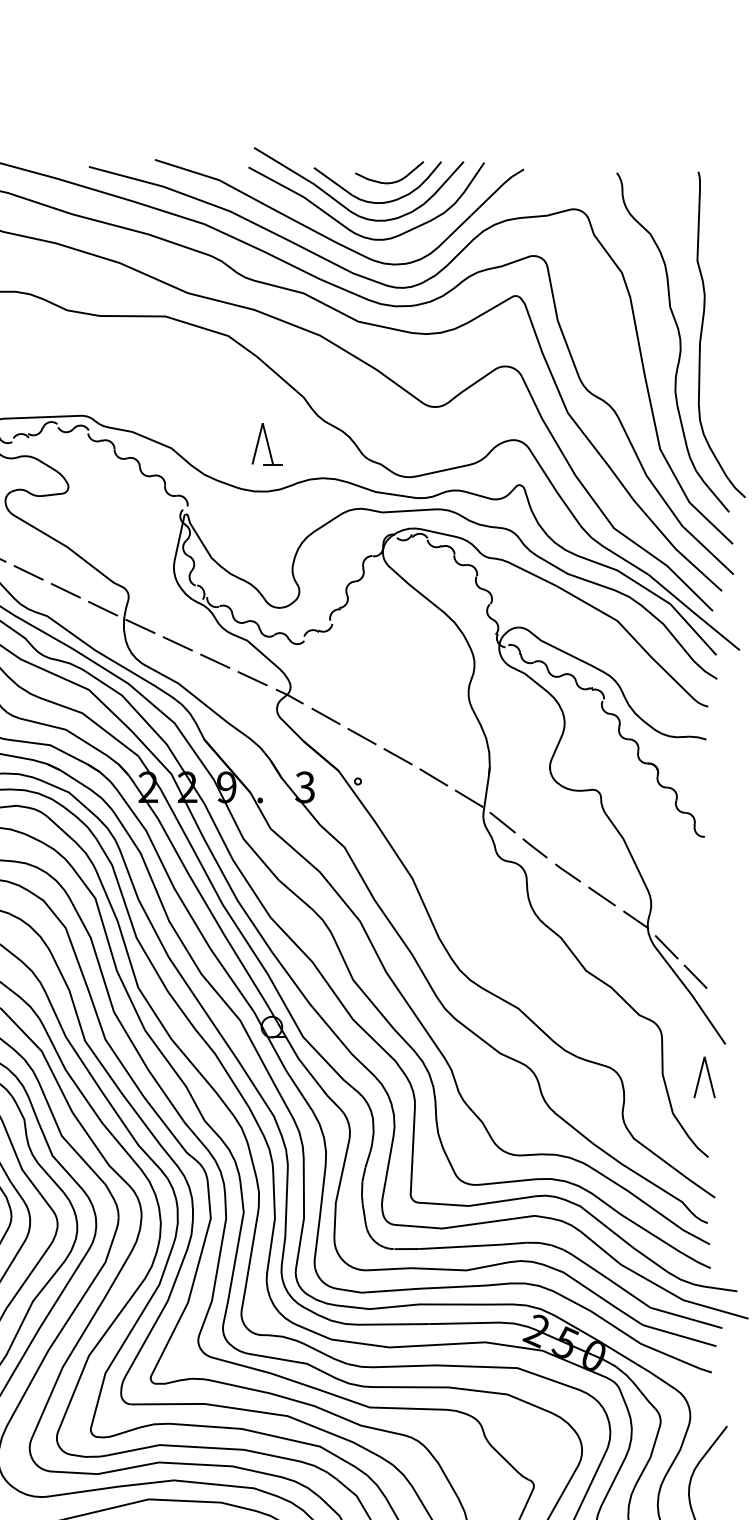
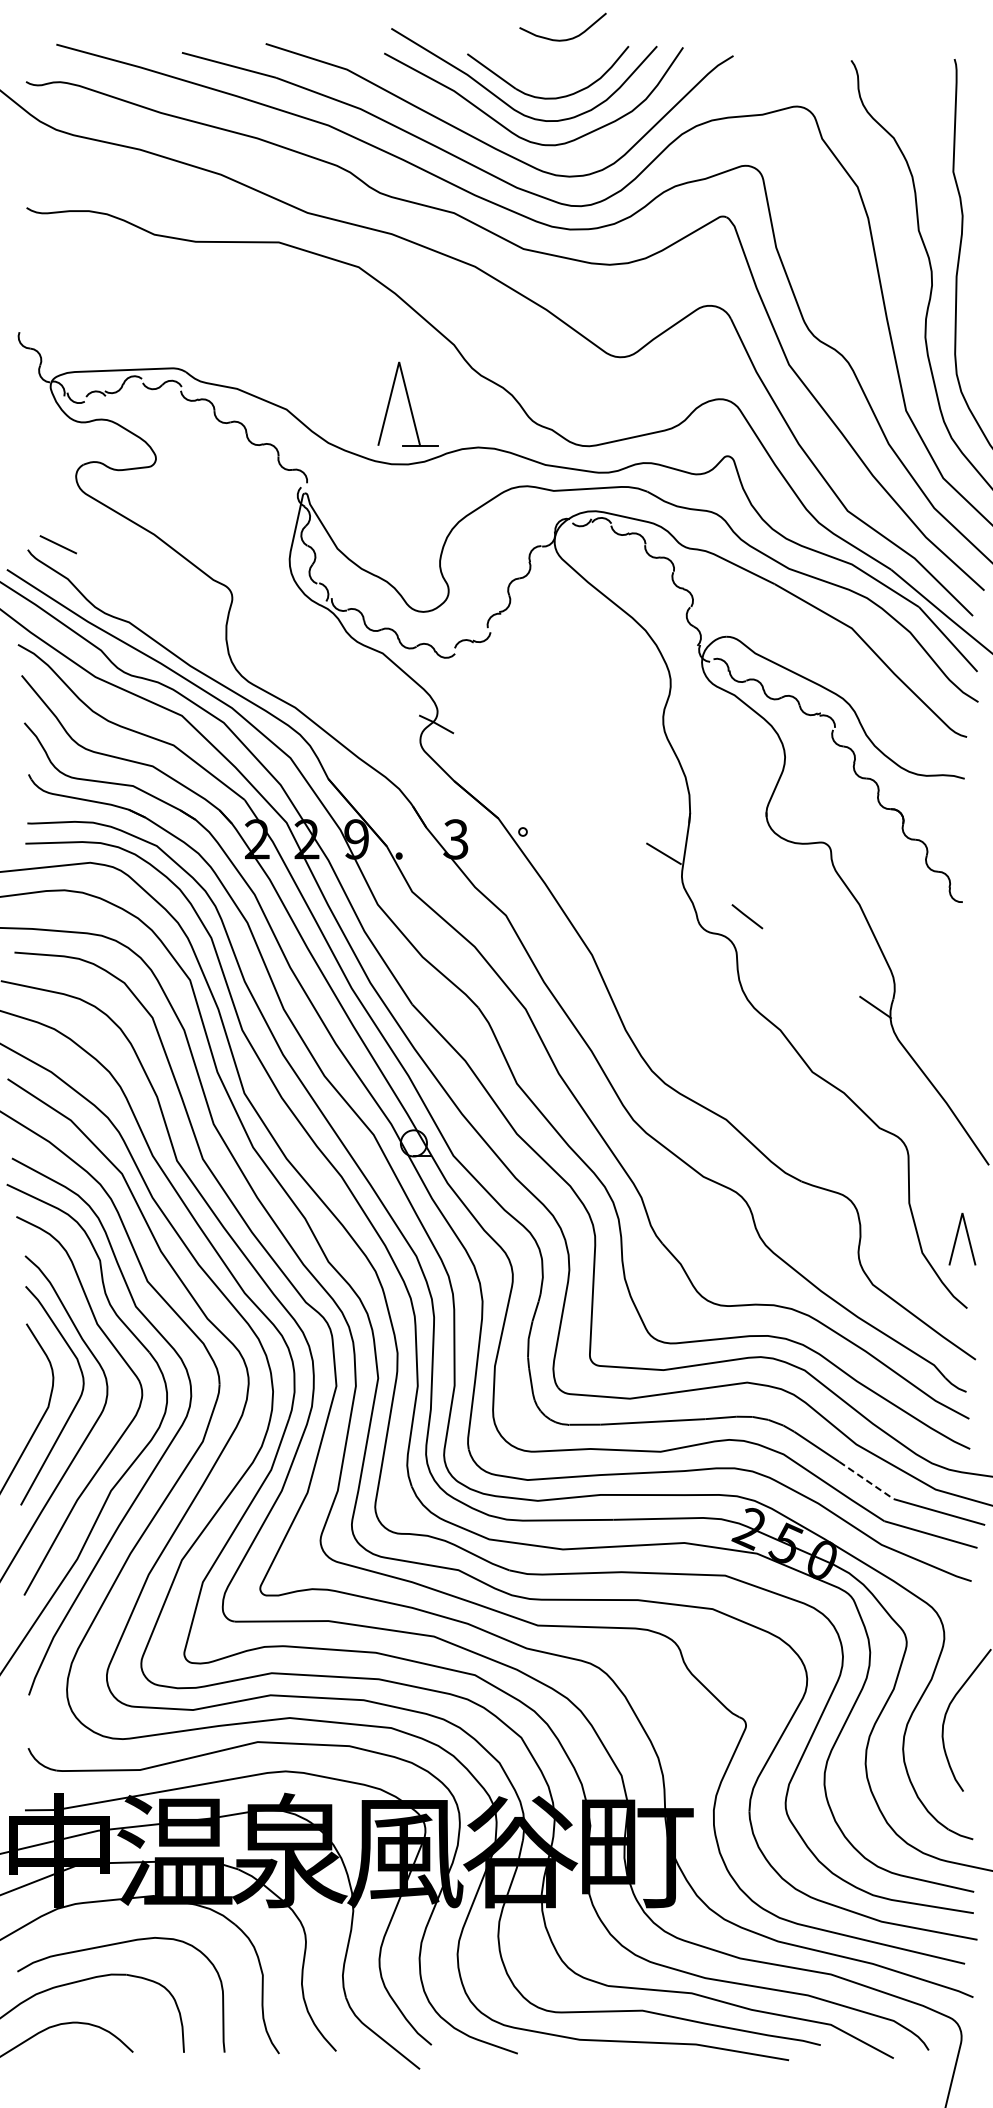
curve: (393, 181) -> (567, 38), moved
part: (266, 443) -> (407, 403), size x1.6
line: (28, 572) -> (105, 567), removed
line: (65, 590) -> (152, 589), removed
line: (102, 608) -> (199, 612), removed
line: (139, 626) -> (246, 635), removed
line: (177, 643) -> (294, 657), removed
line: (214, 661) -> (341, 679), removed
line: (252, 678) -> (389, 701), removed
line: (326, 716) -> (482, 749), removed
line: (362, 736) -> (528, 774), removed
line: (397, 756) -> (573, 800), removed
line: (433, 777) -> (618, 826), removed
line: (502, 822) -> (706, 883), removed
line: (568, 872) -> (789, 947), removed
line: (602, 896) -> (832, 977), removed
line: (666, 947) -> (914, 1042), removed
line: (695, 976) -> (950, 1079), removed
line: (708, 1076) -> (967, 1238), moved
line: (628, 1293) -> (866, 1480), solid -> dashed

